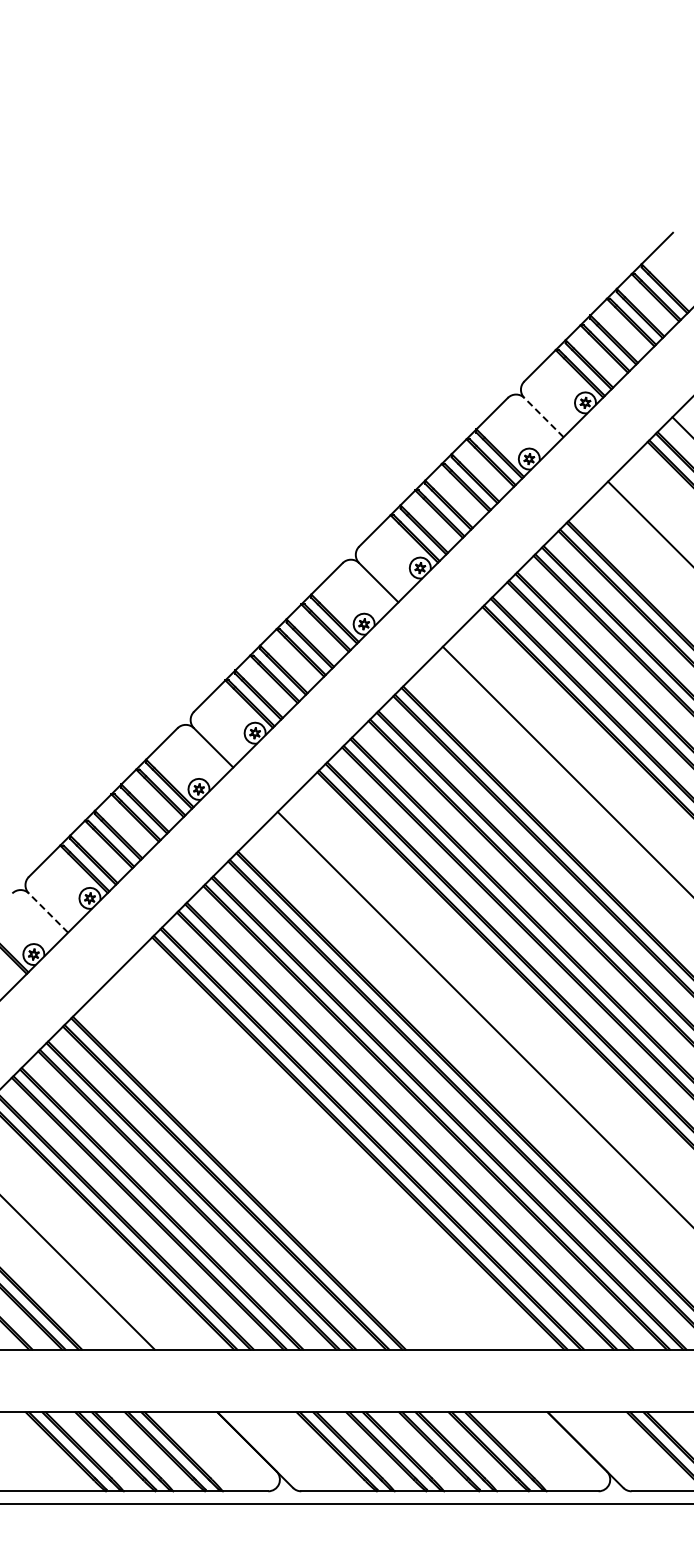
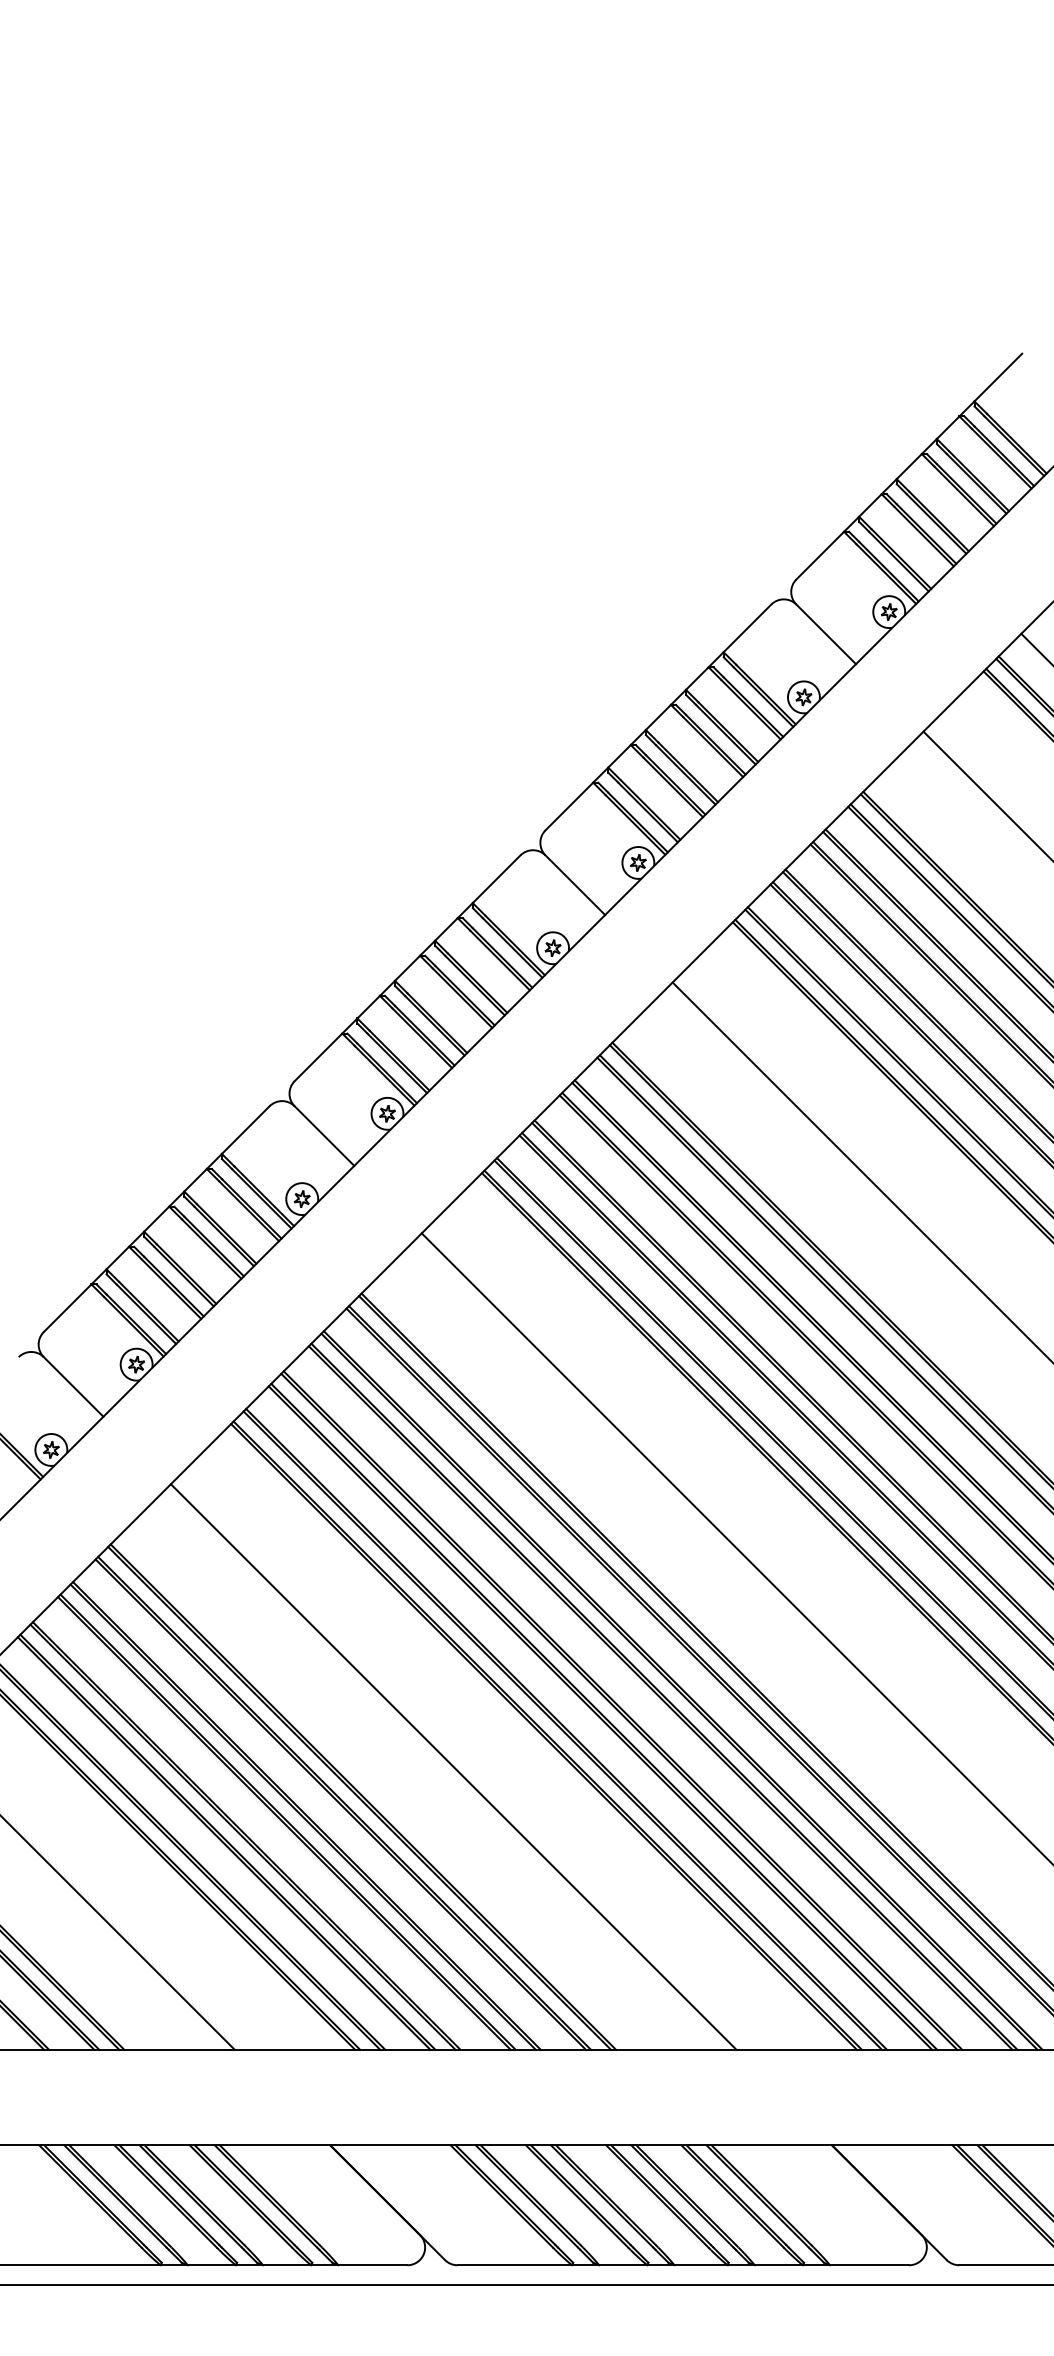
line: (543, 417) -> (825, 634), dashed -> solid
line: (48, 913) -> (73, 1387), dashed -> solid
line: (298, 1163) -> (453, 1767), added

